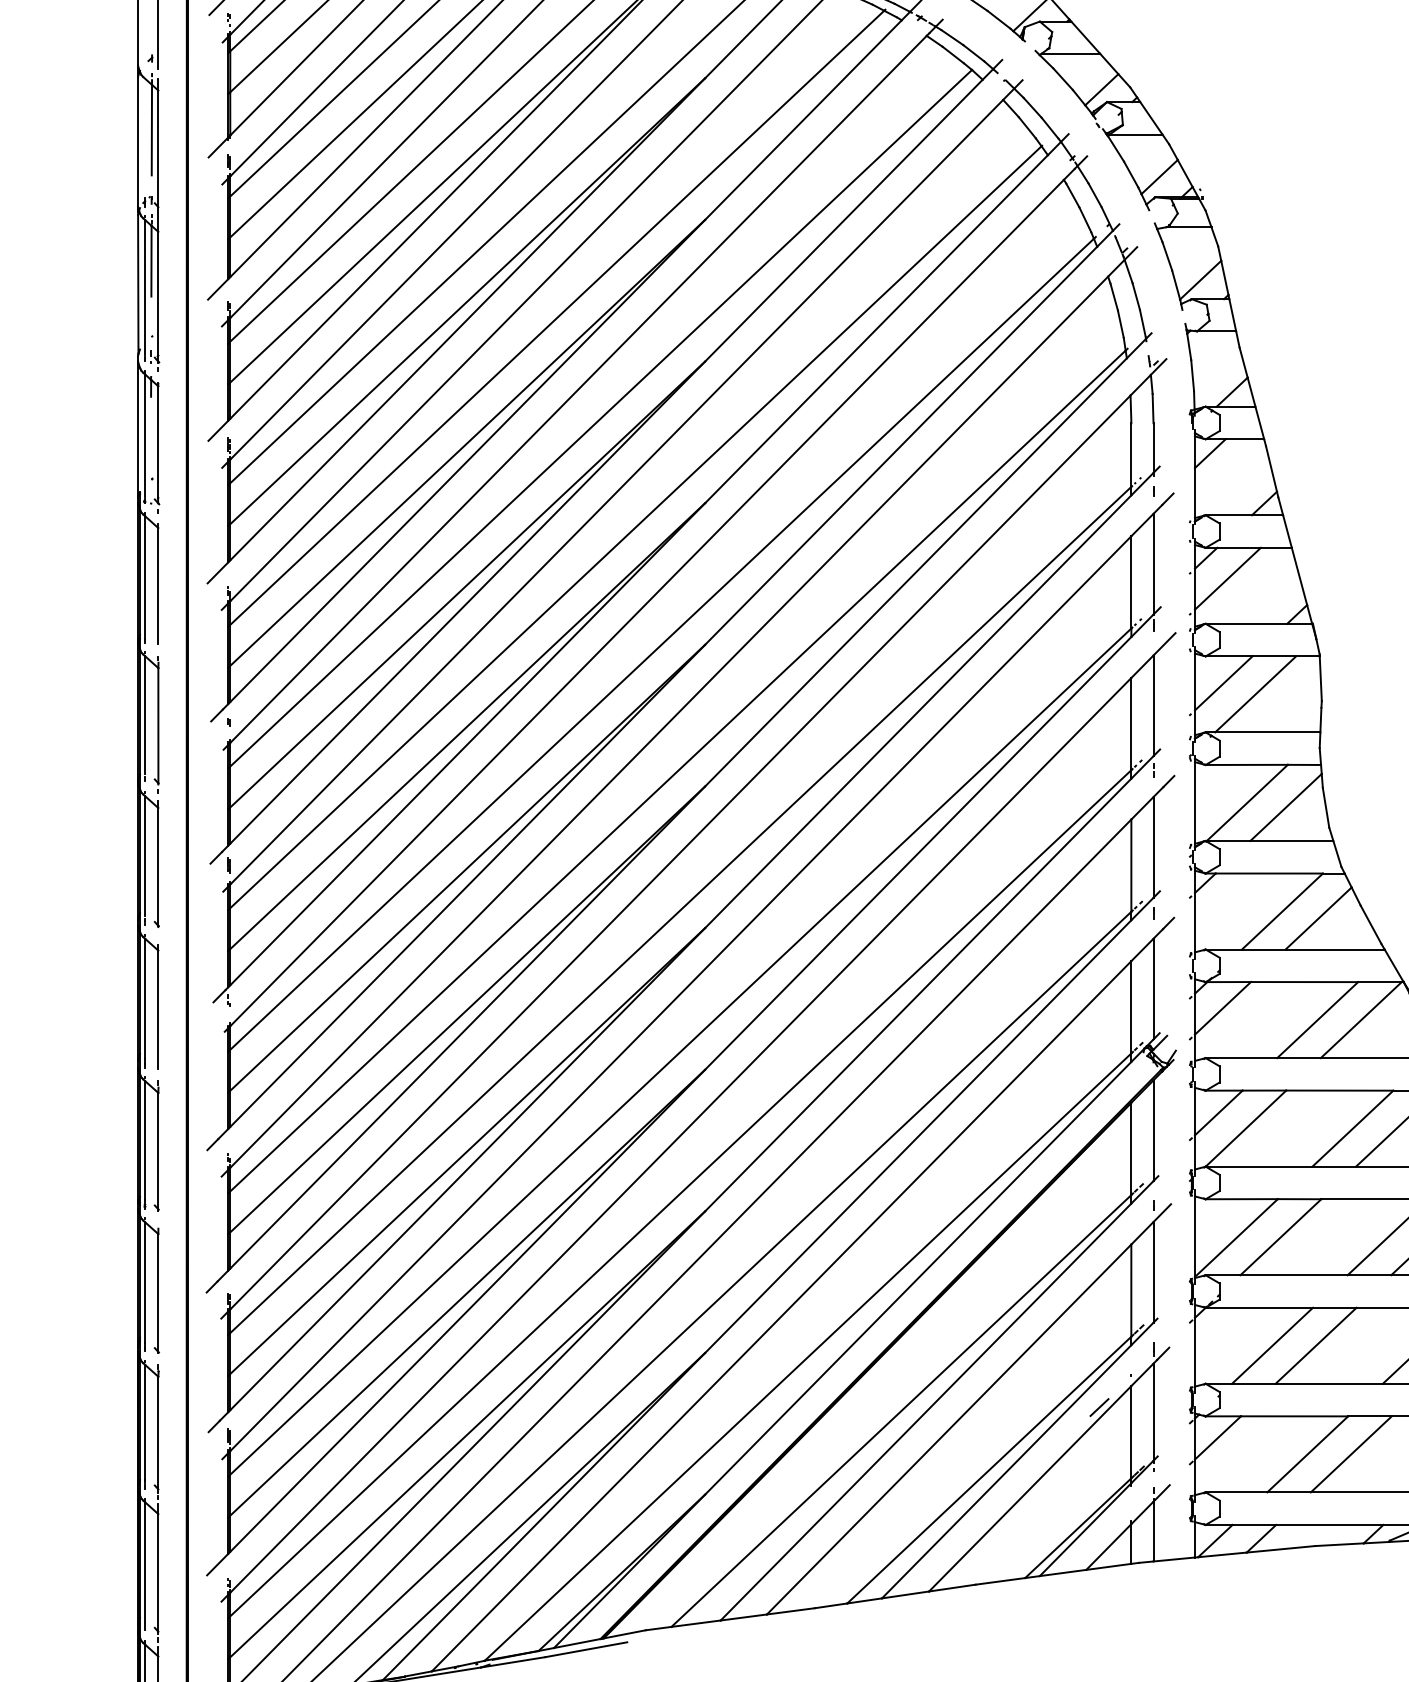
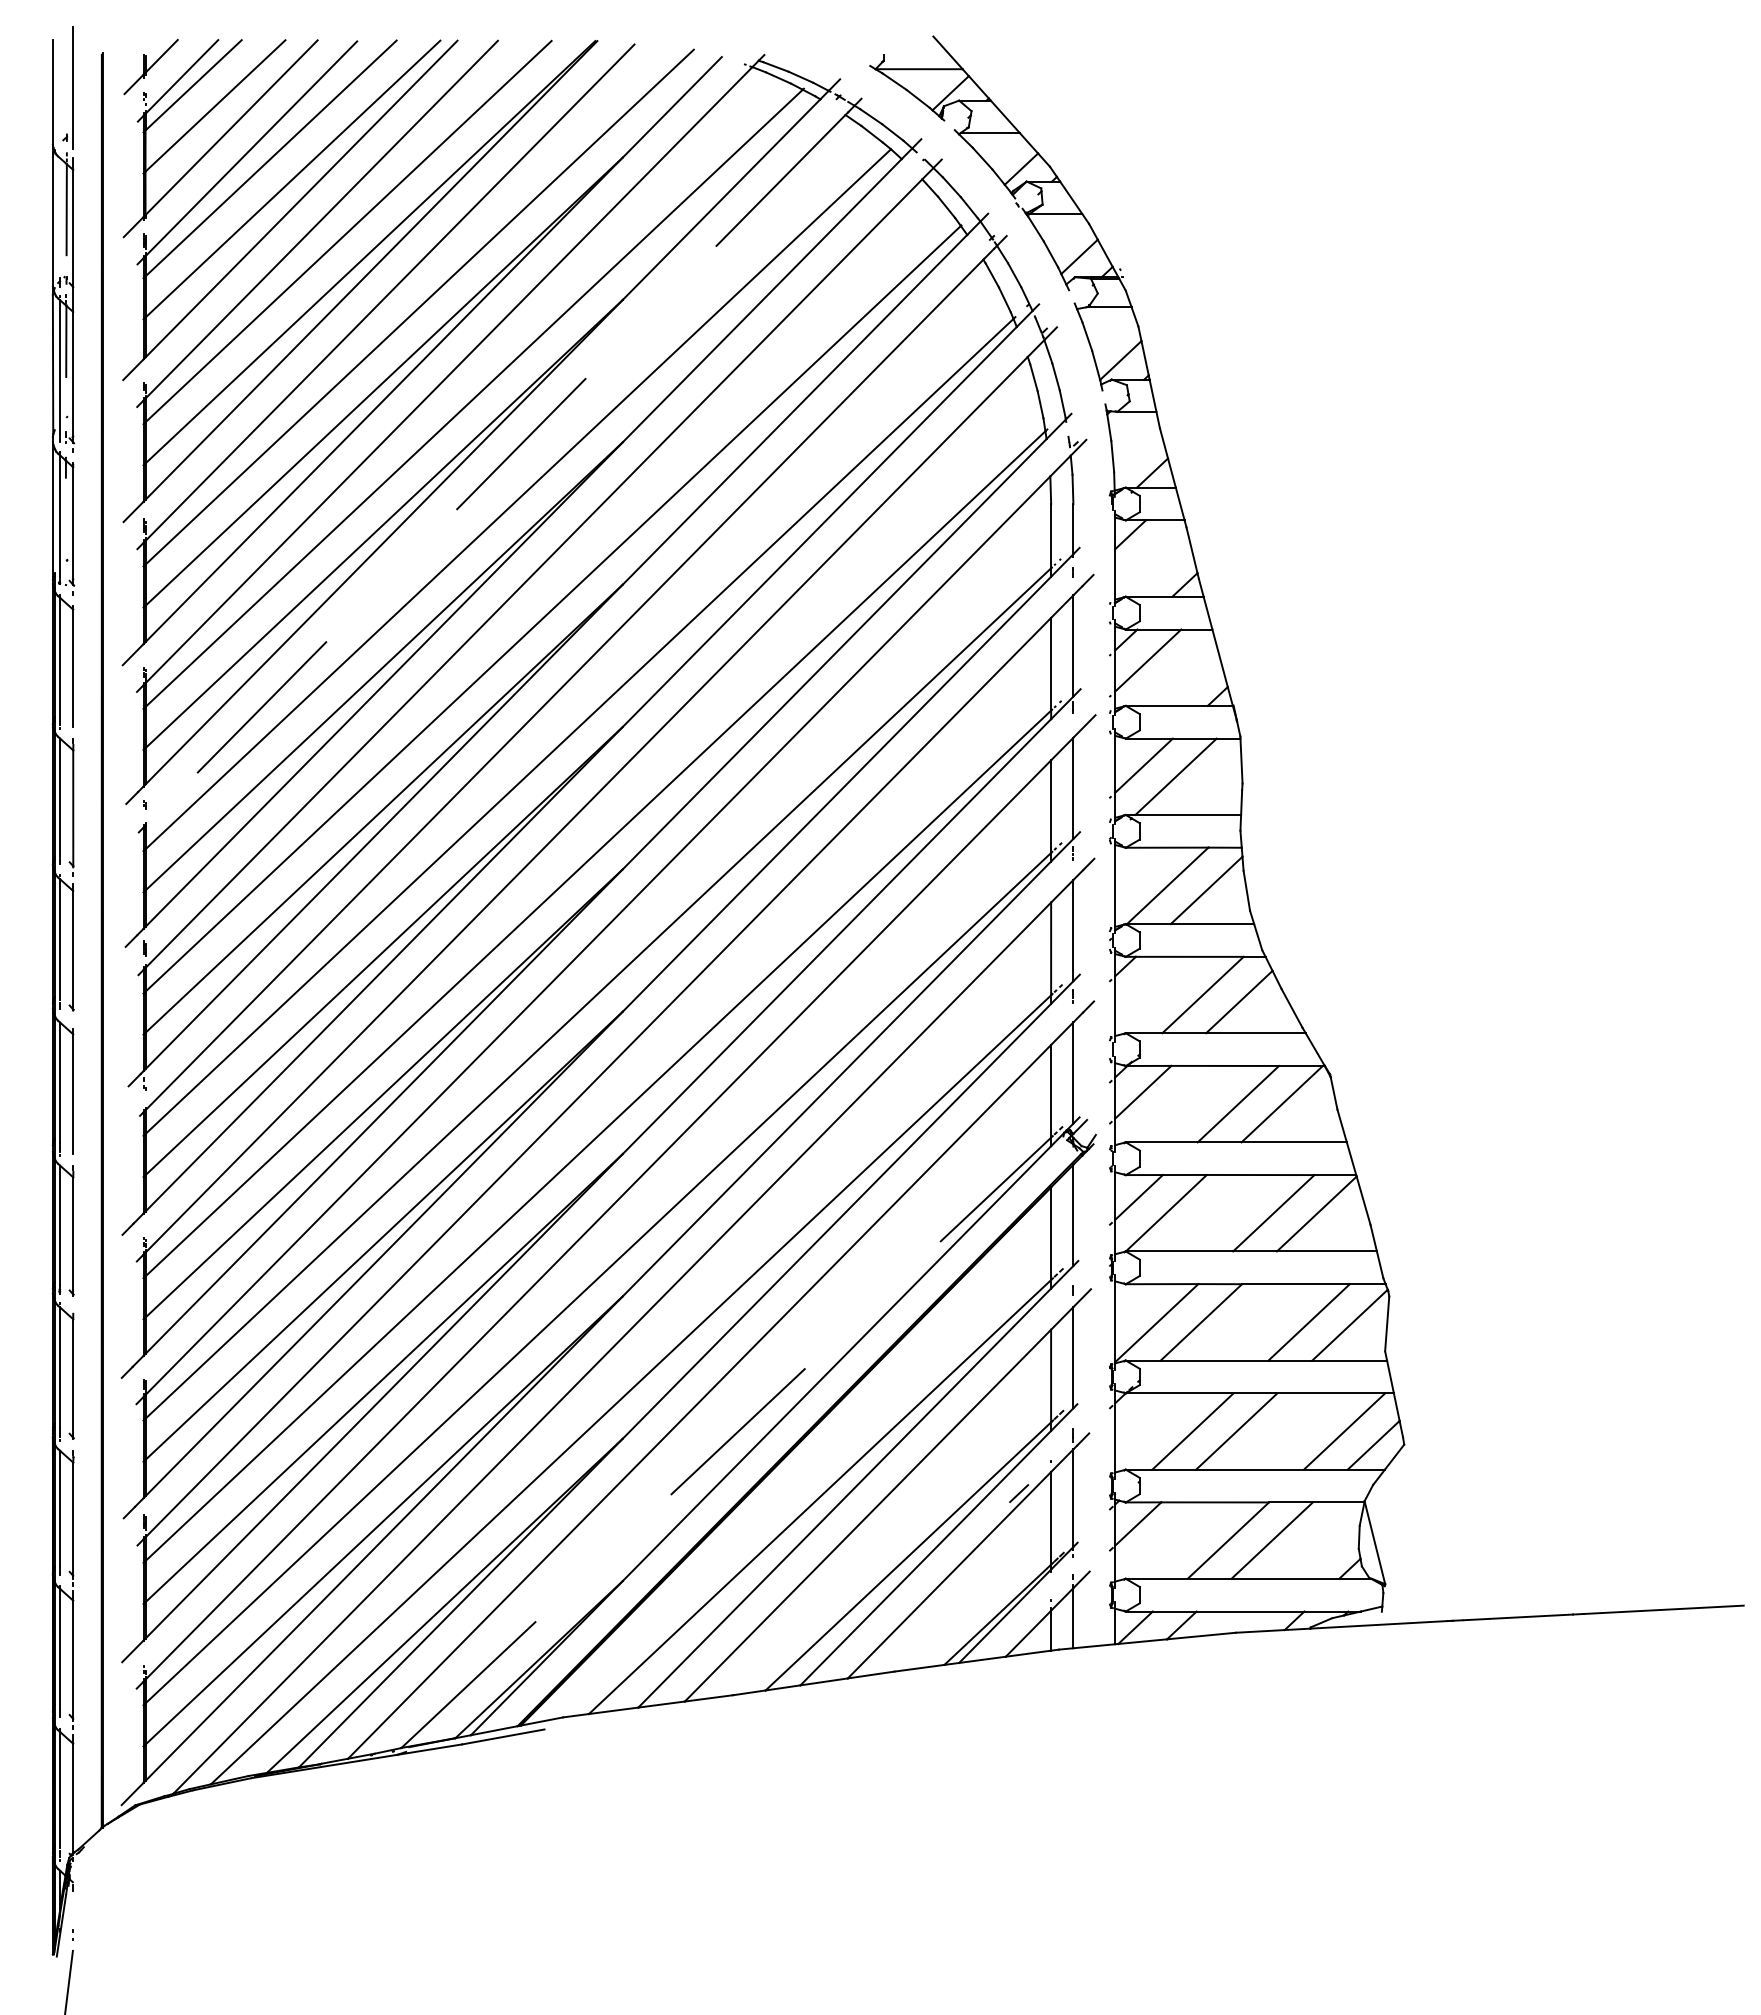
line: (578, 389) -> (495, 470), solid -> dashed
line: (808, 1356) -> (726, 1442), solid -> dashed

